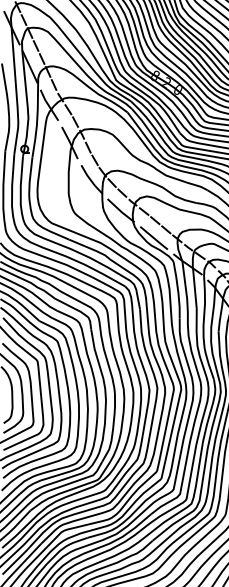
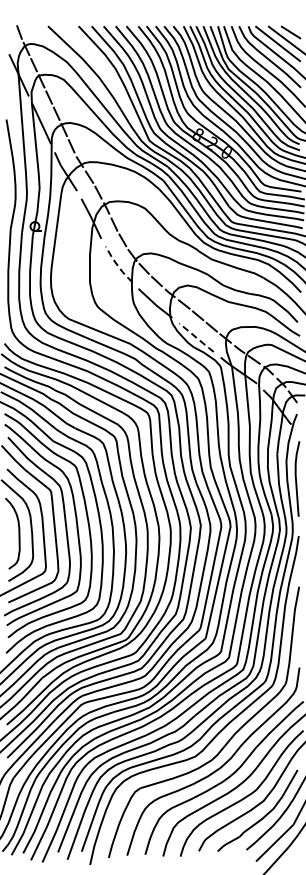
line: (90, 180) -> (117, 265), solid -> dashed
line: (153, 238) -> (196, 338), solid -> dashed

